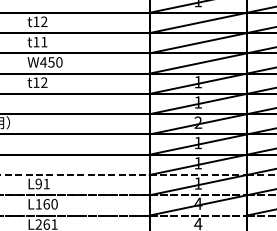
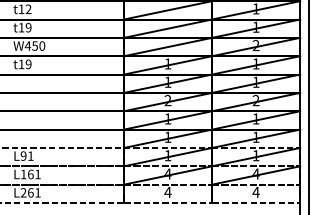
text: (44, 41) -> (28, 27), t11 -> t19
text: (44, 82) -> (28, 64), t12 -> t19
text: (54, 204) -> (37, 174), L160 -> L161

